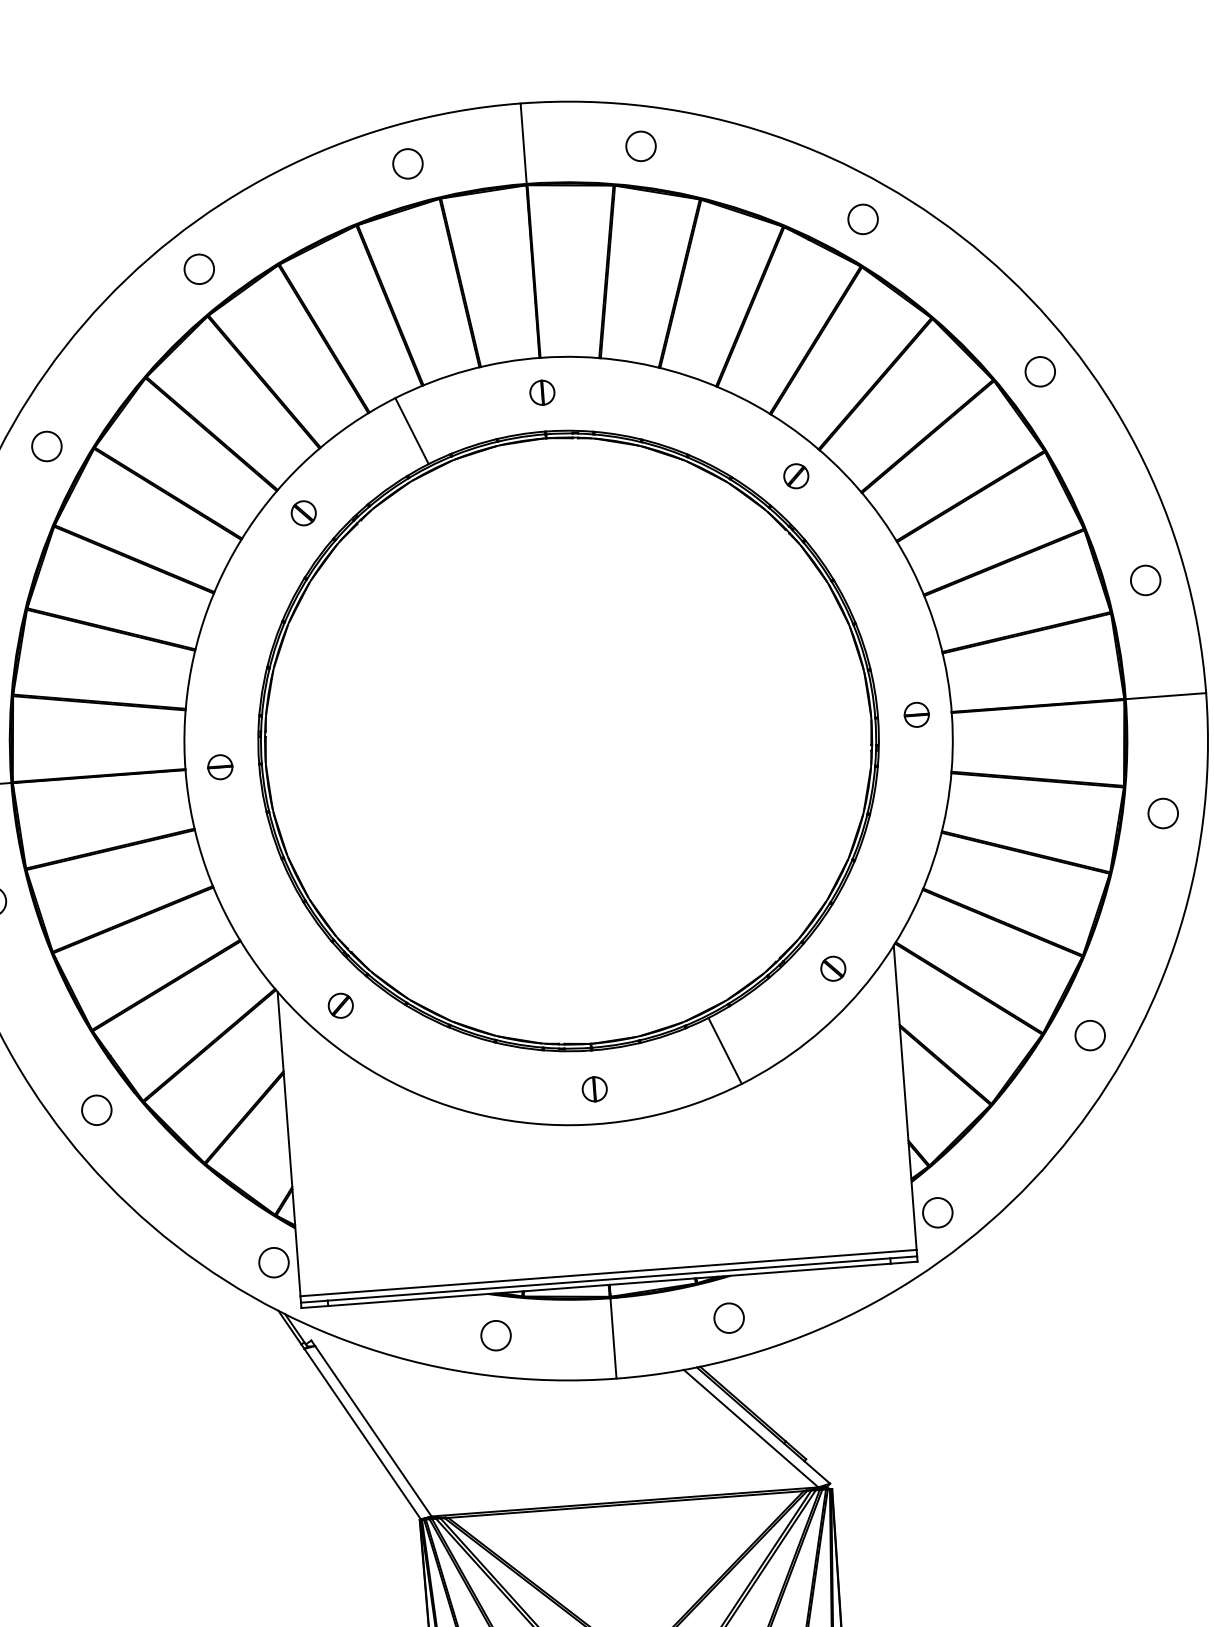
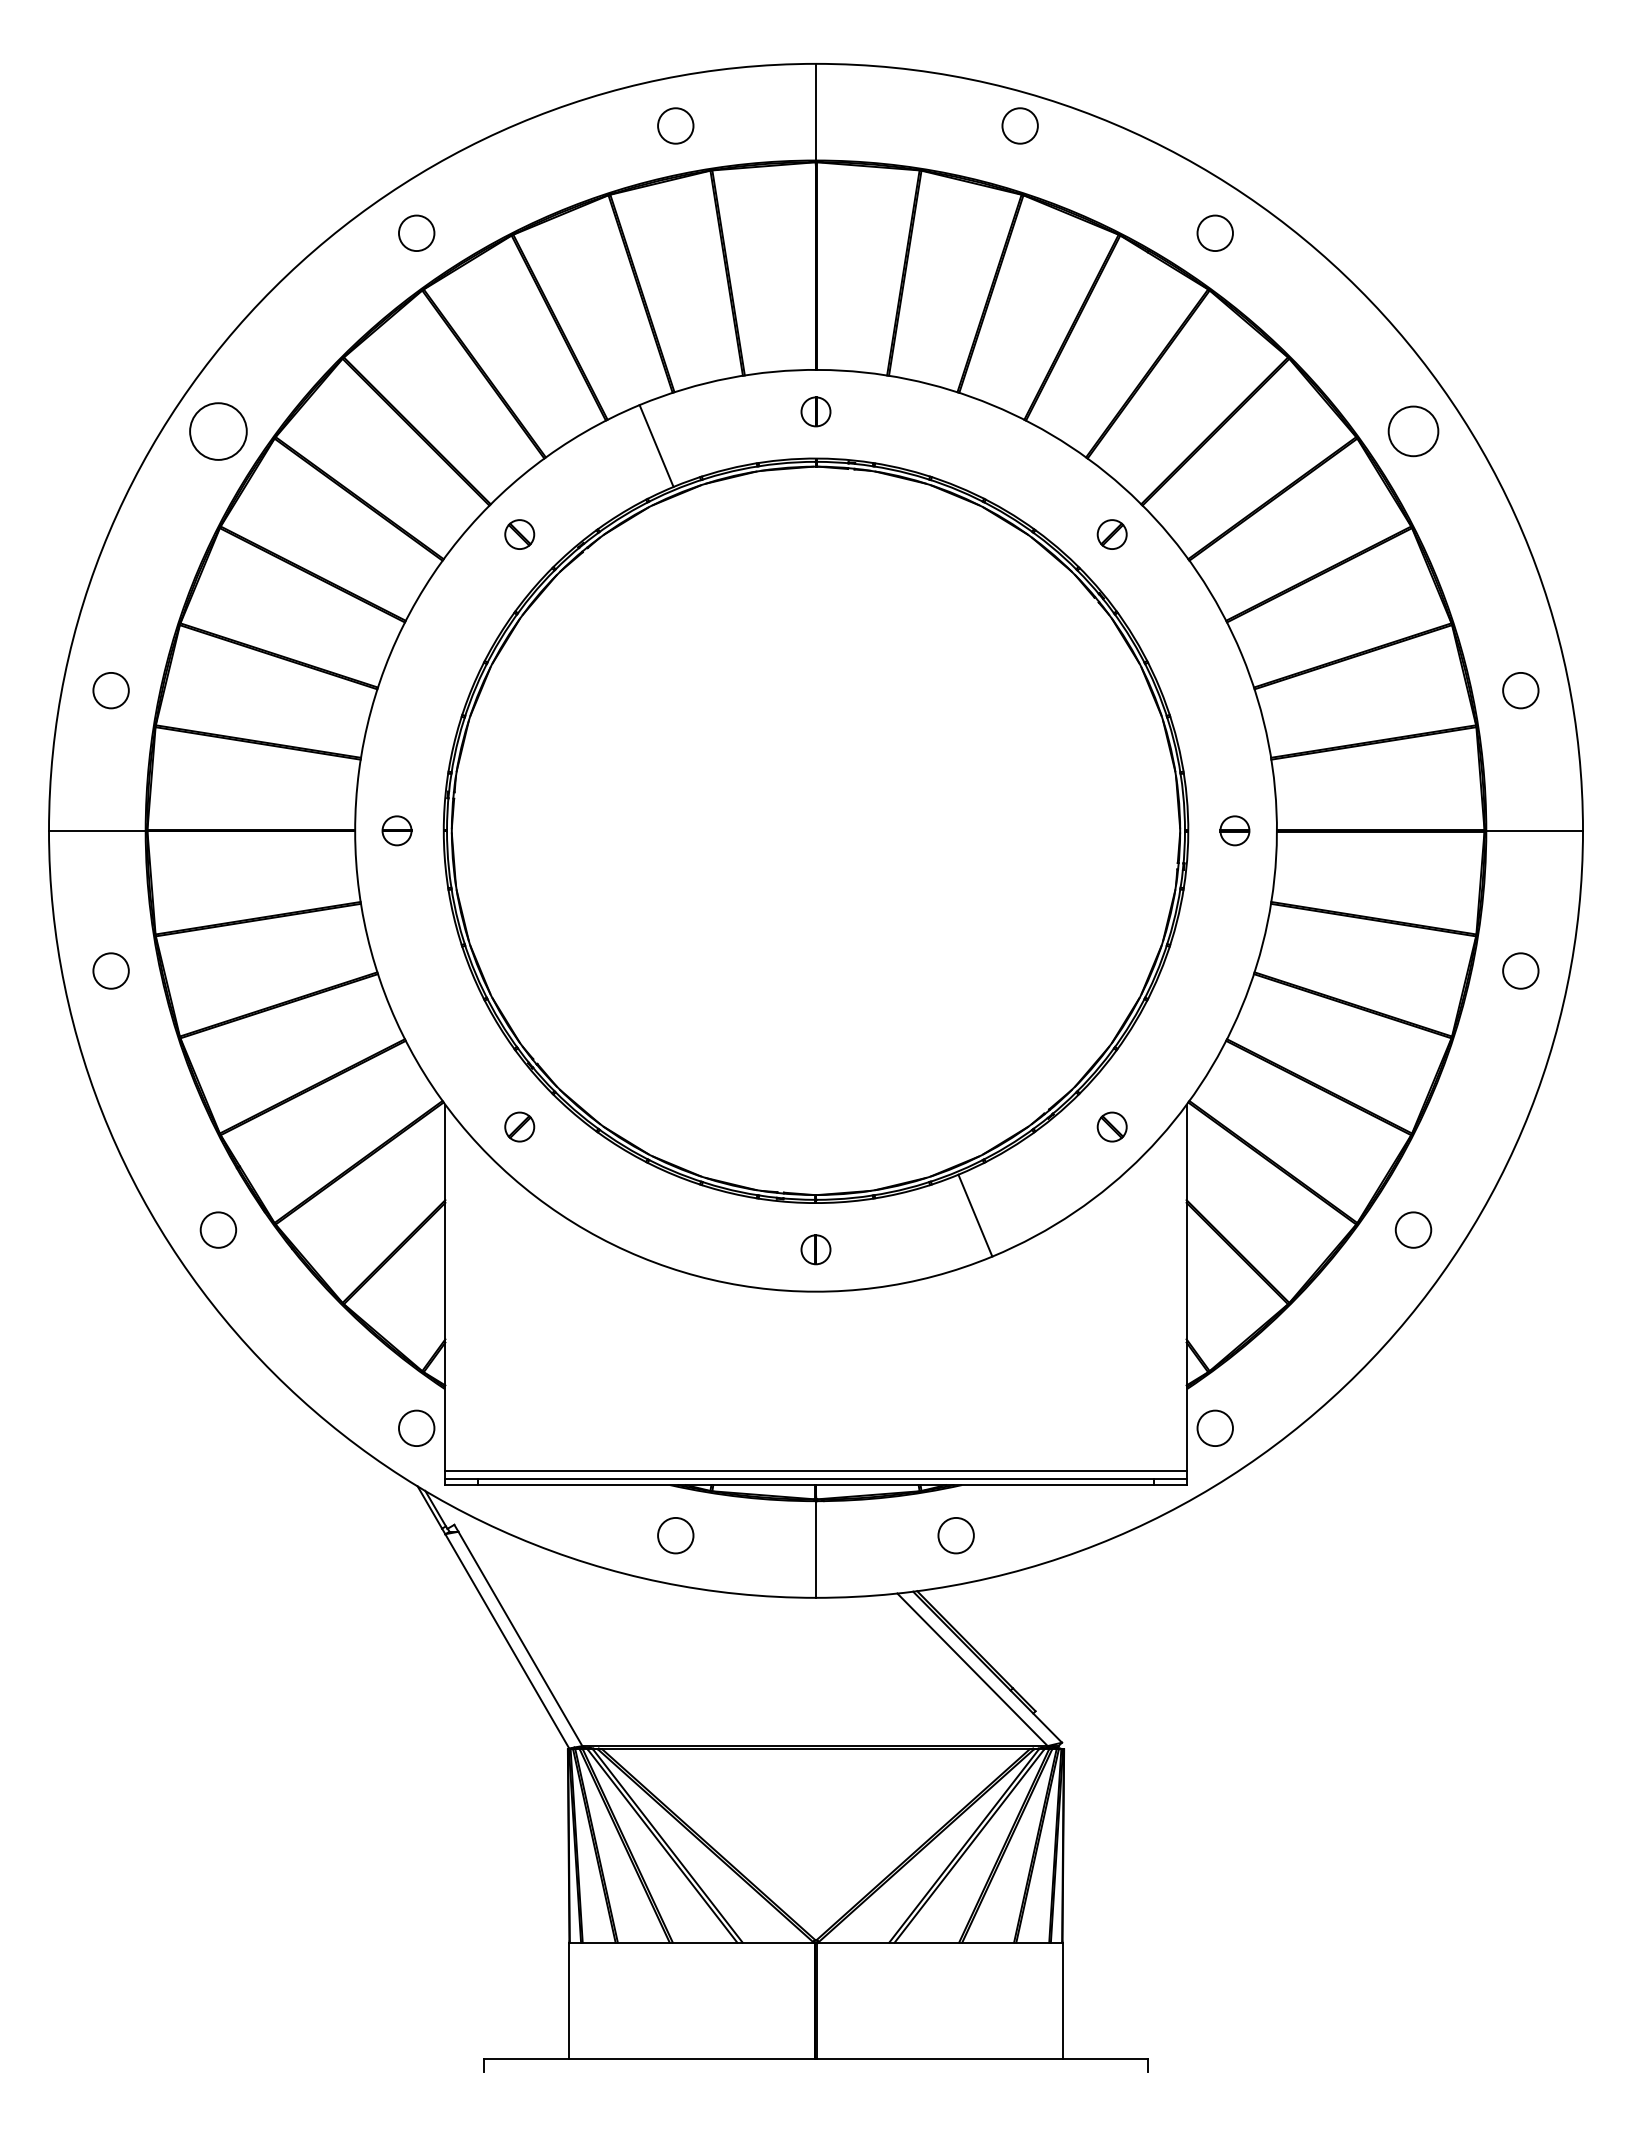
circle: (640, 146) -> (1019, 125), moved
circle: (1040, 371) -> (1413, 431), size x1.4
circle: (46, 446) -> (218, 431), size x1.6

